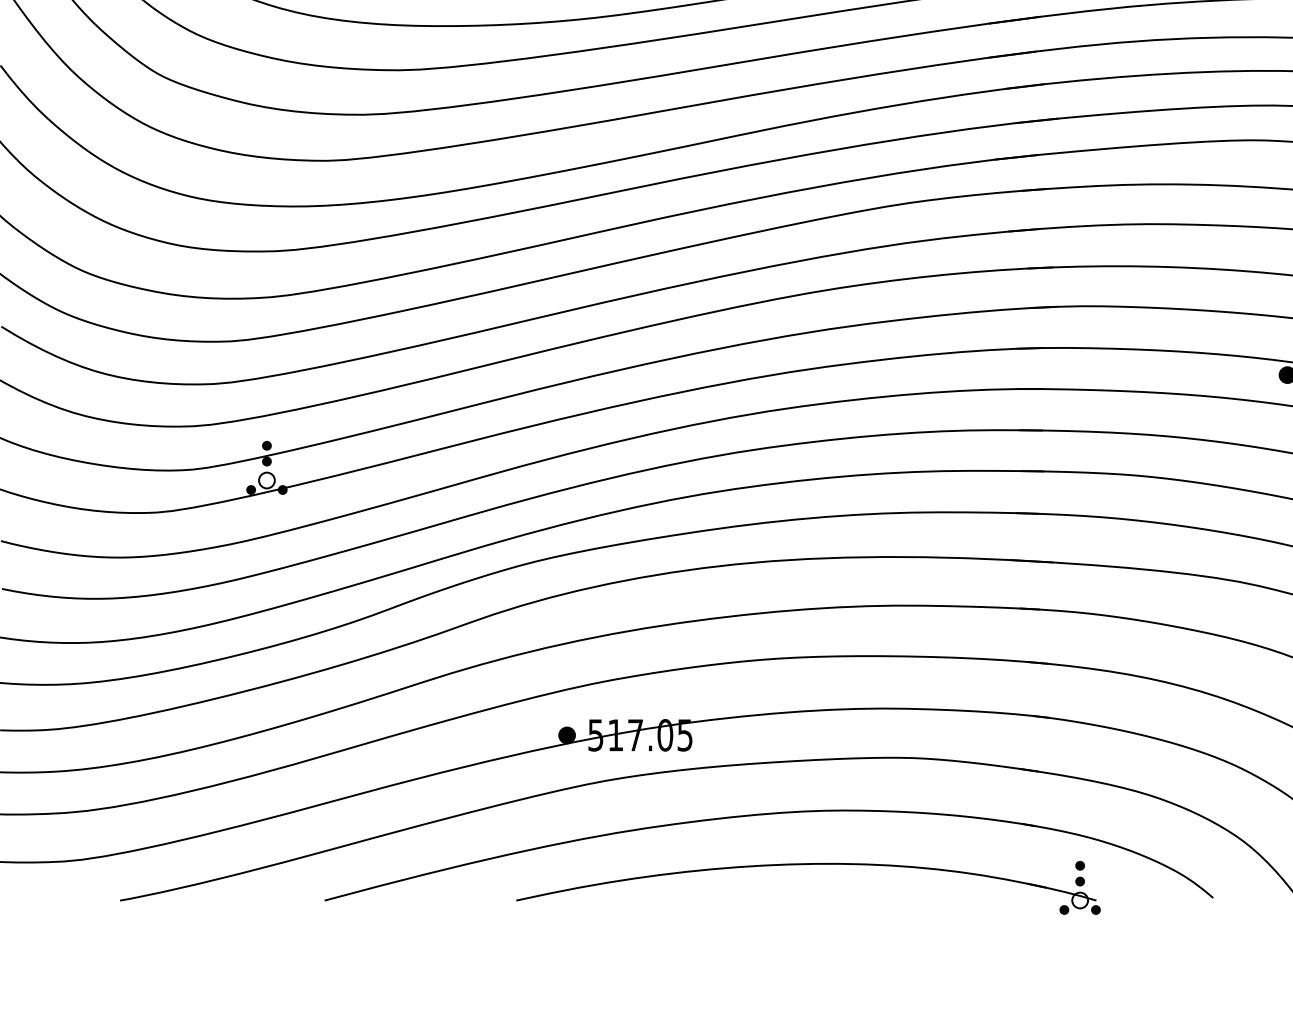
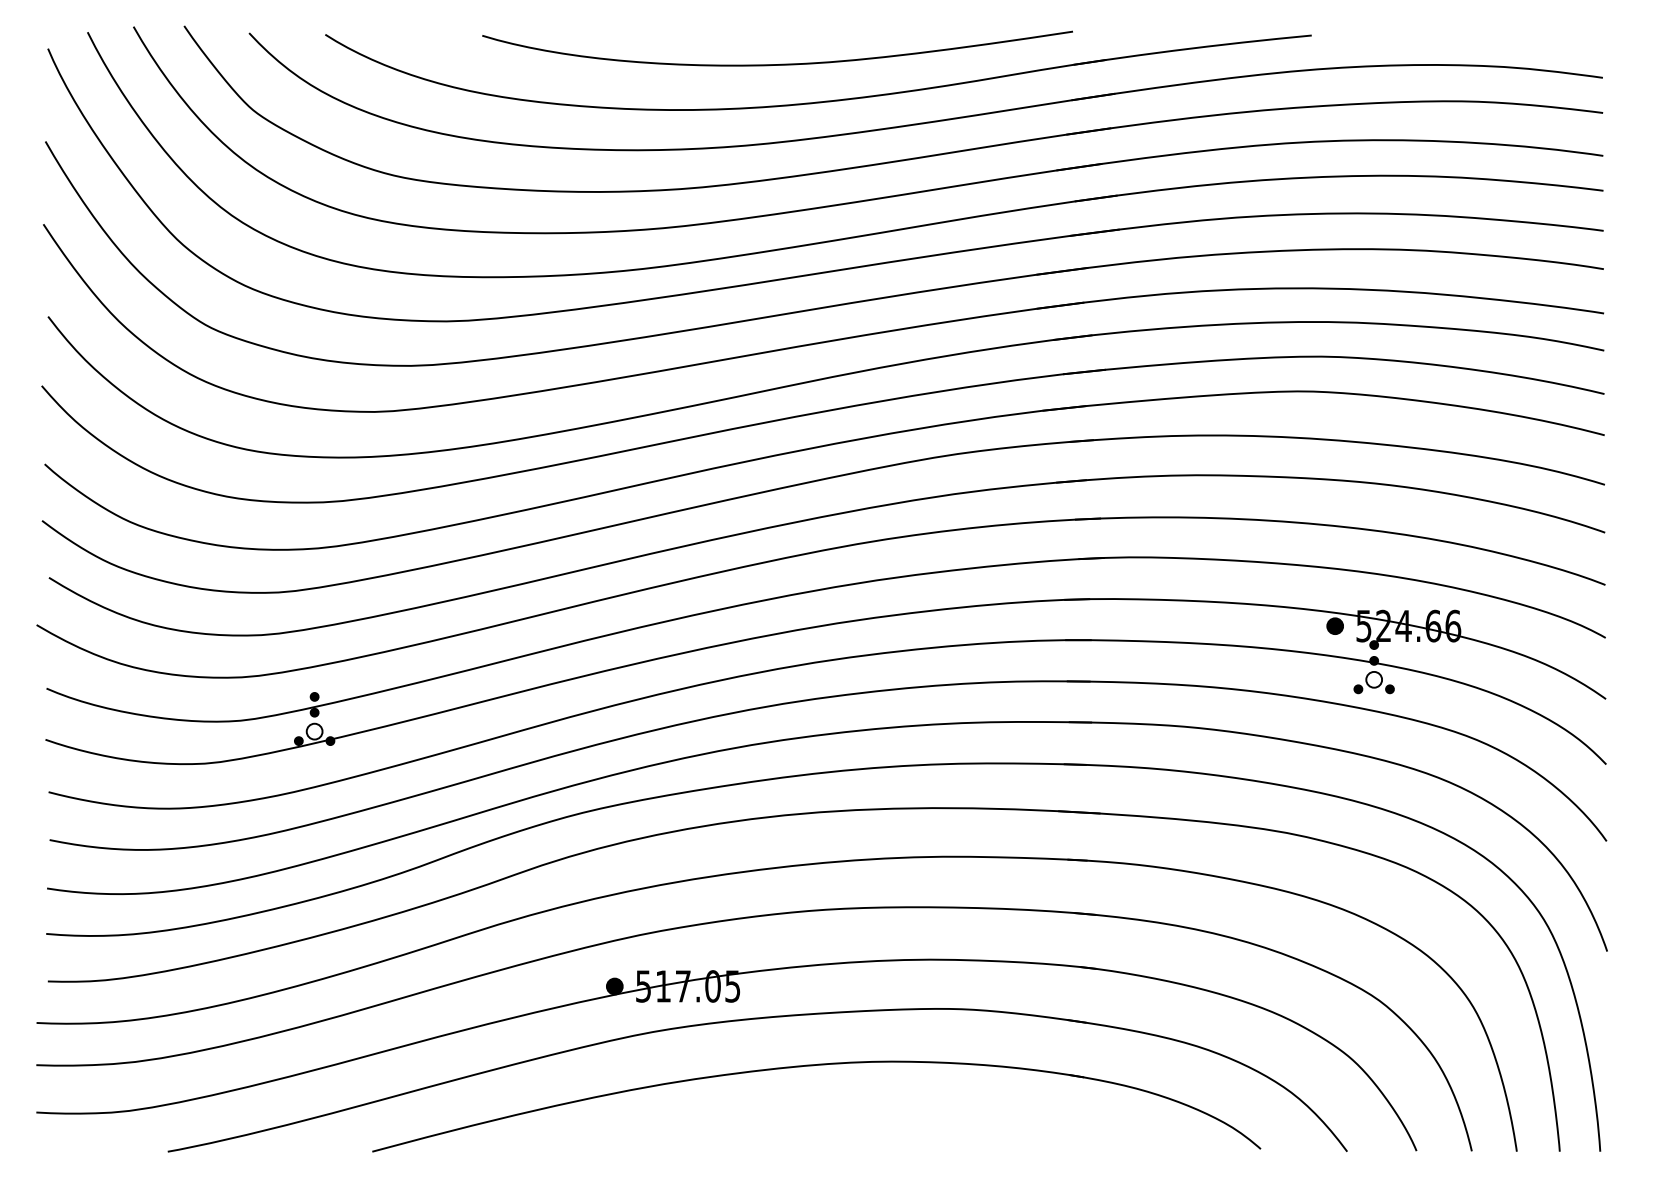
part: (807, 865) -> (855, 1116), removed

